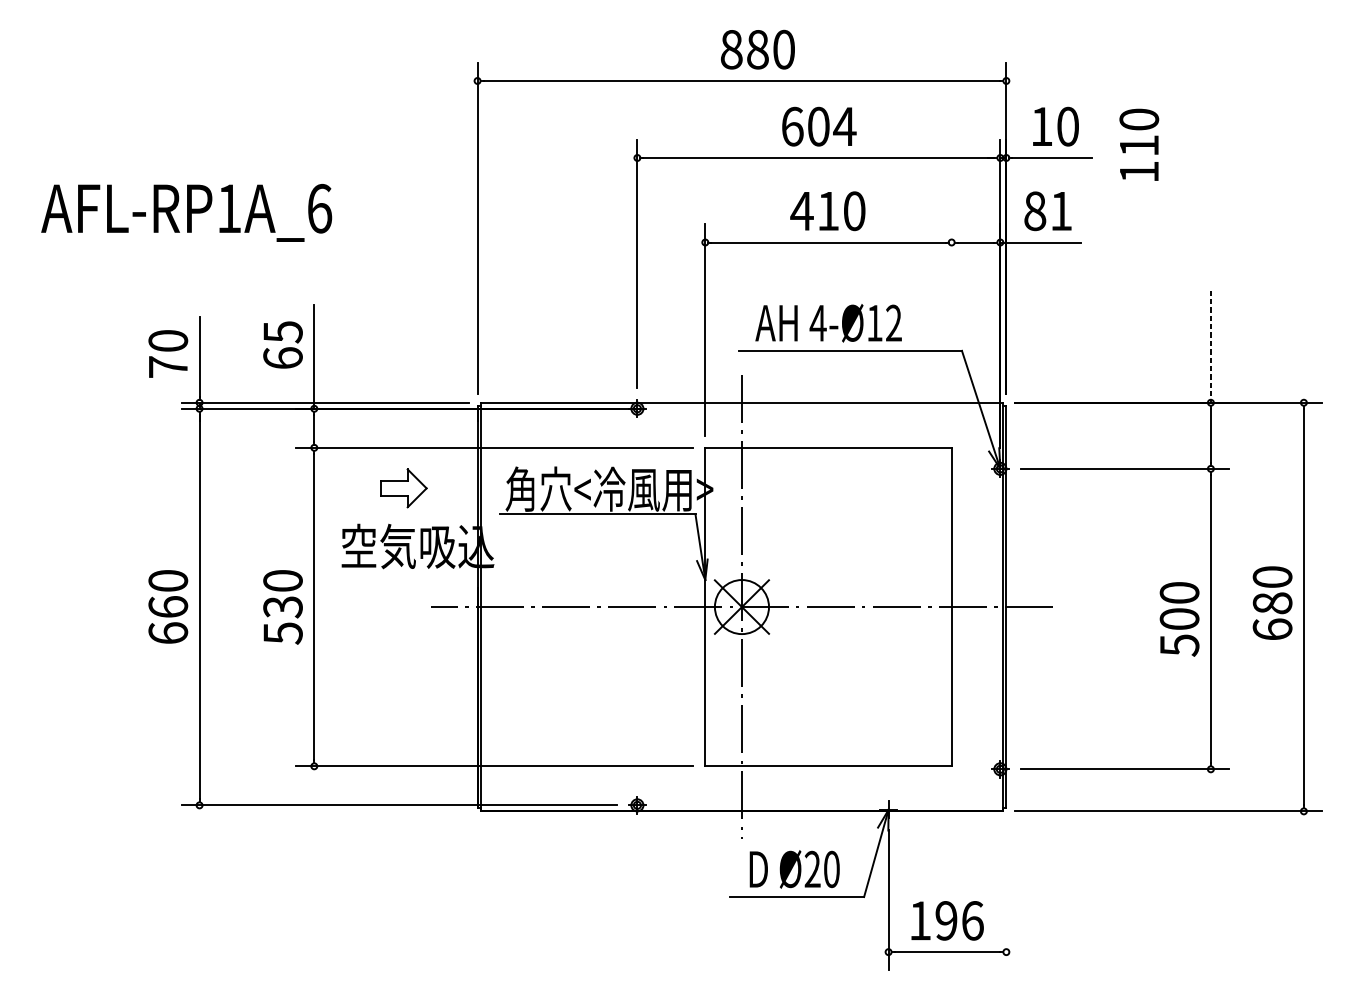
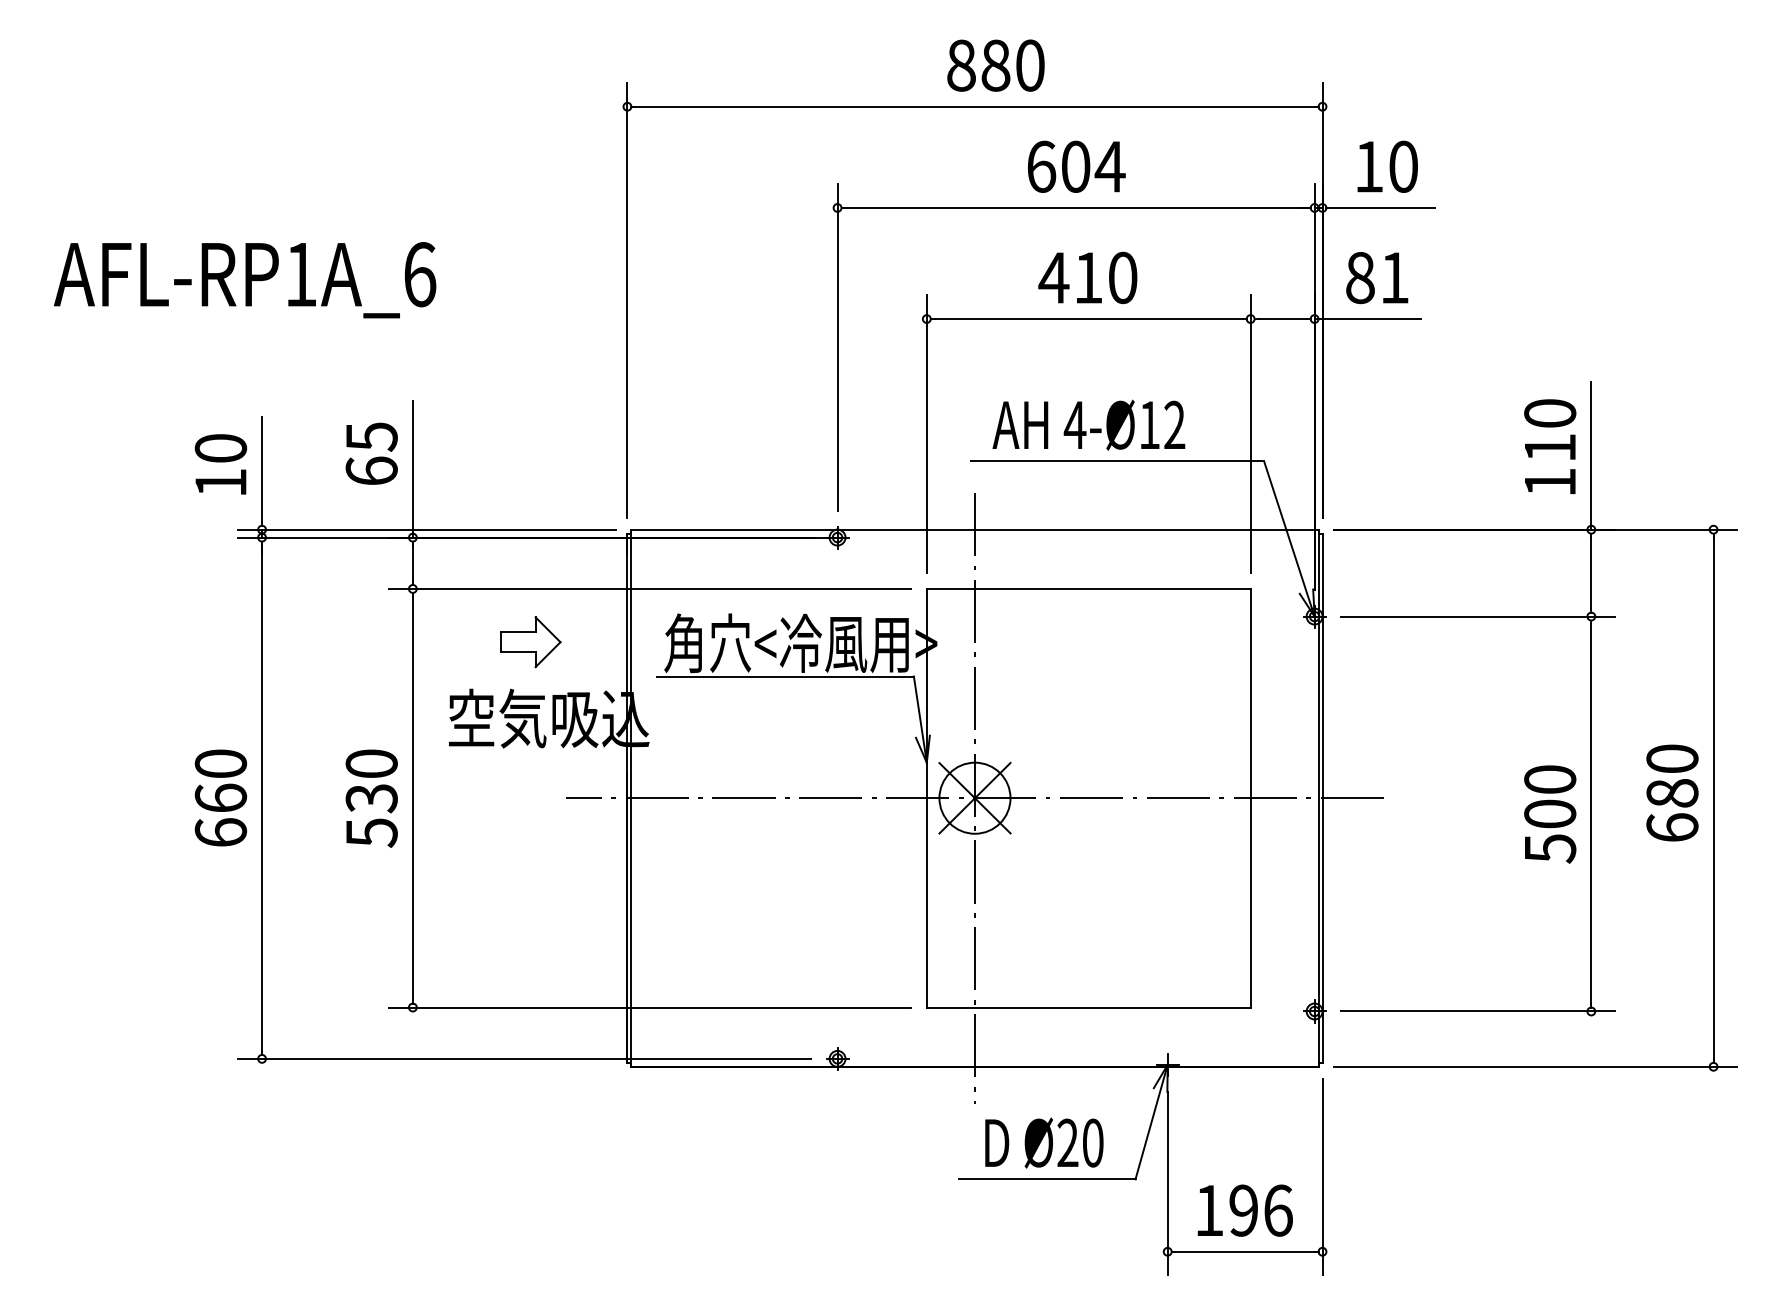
text: (1139, 144) -> (1550, 446), moved
line: (951, 330) -> (1250, 434), added
line: (1211, 346) -> (1591, 455), dashed -> solid
text: (167, 366) -> (220, 482), 70 -> 10
line: (1006, 894) -> (1322, 1176), added

